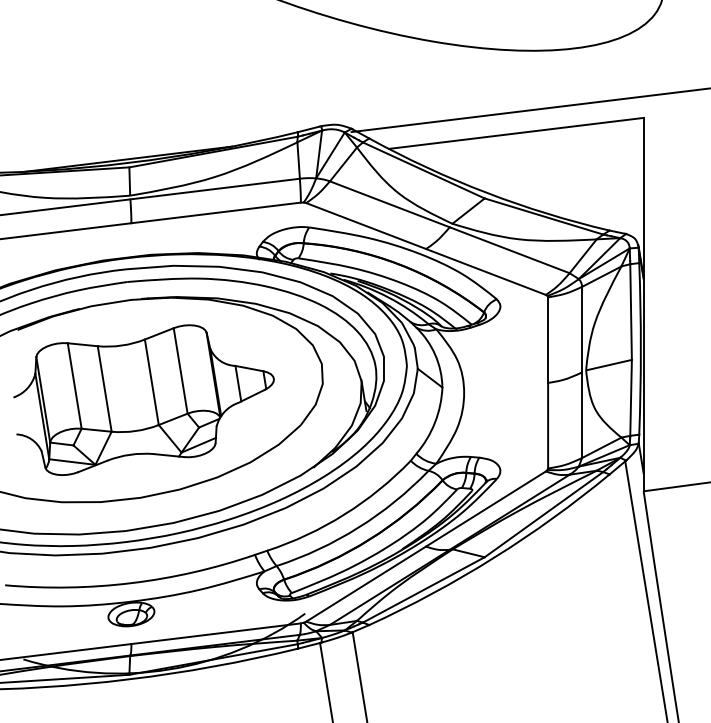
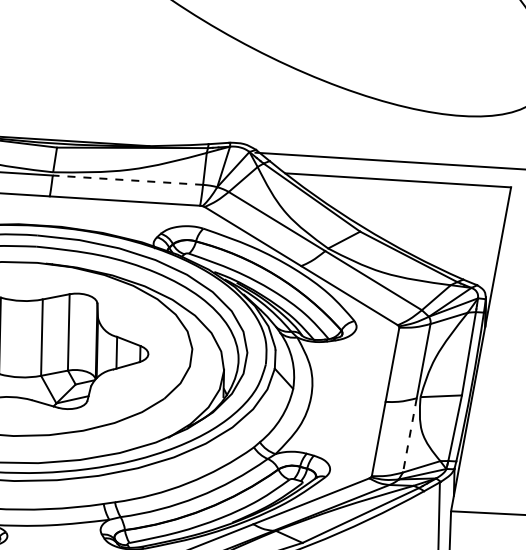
line: (214, 189) -> (127, 180), solid -> dashed
line: (582, 415) -> (410, 435), solid -> dashed

